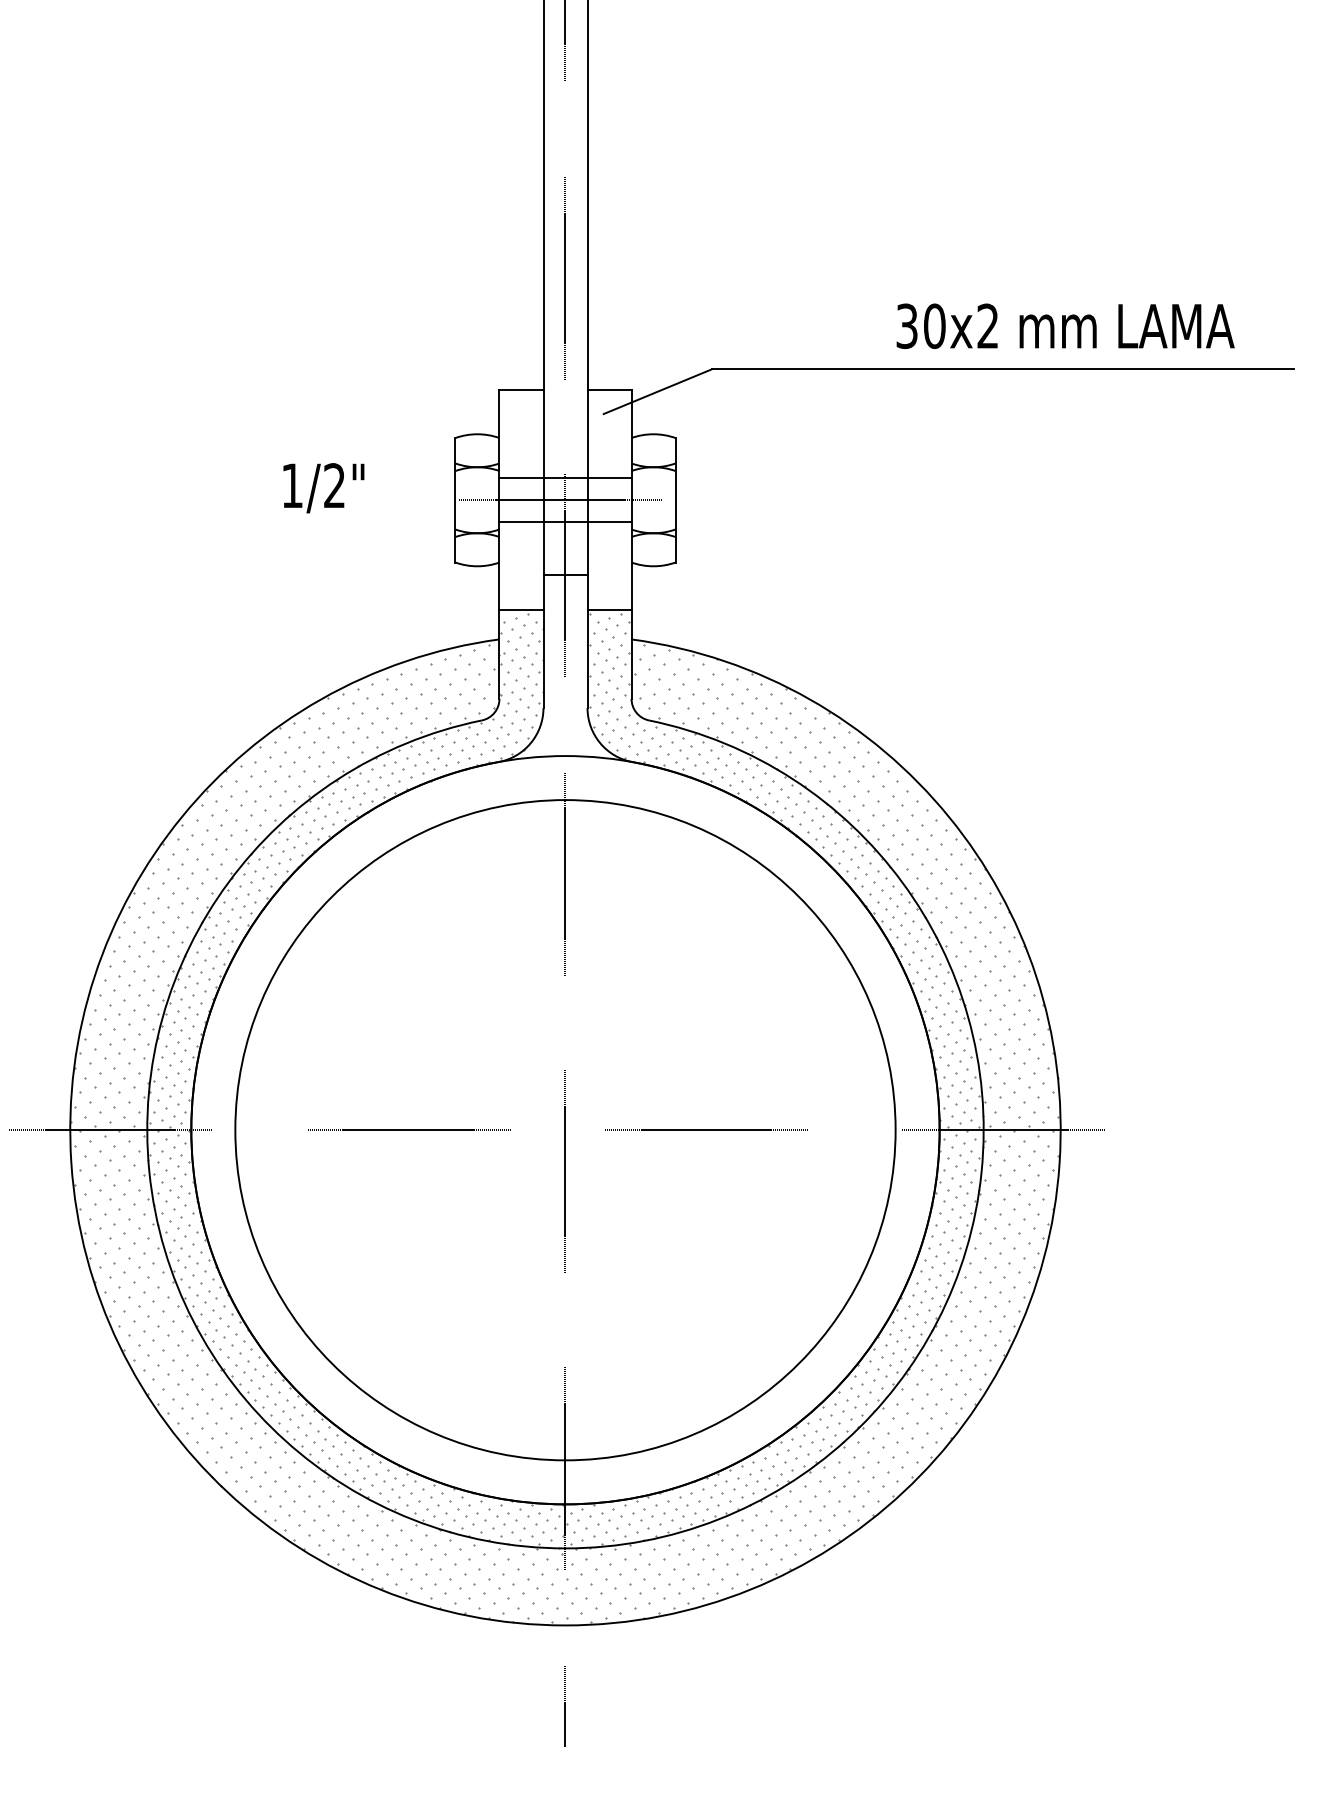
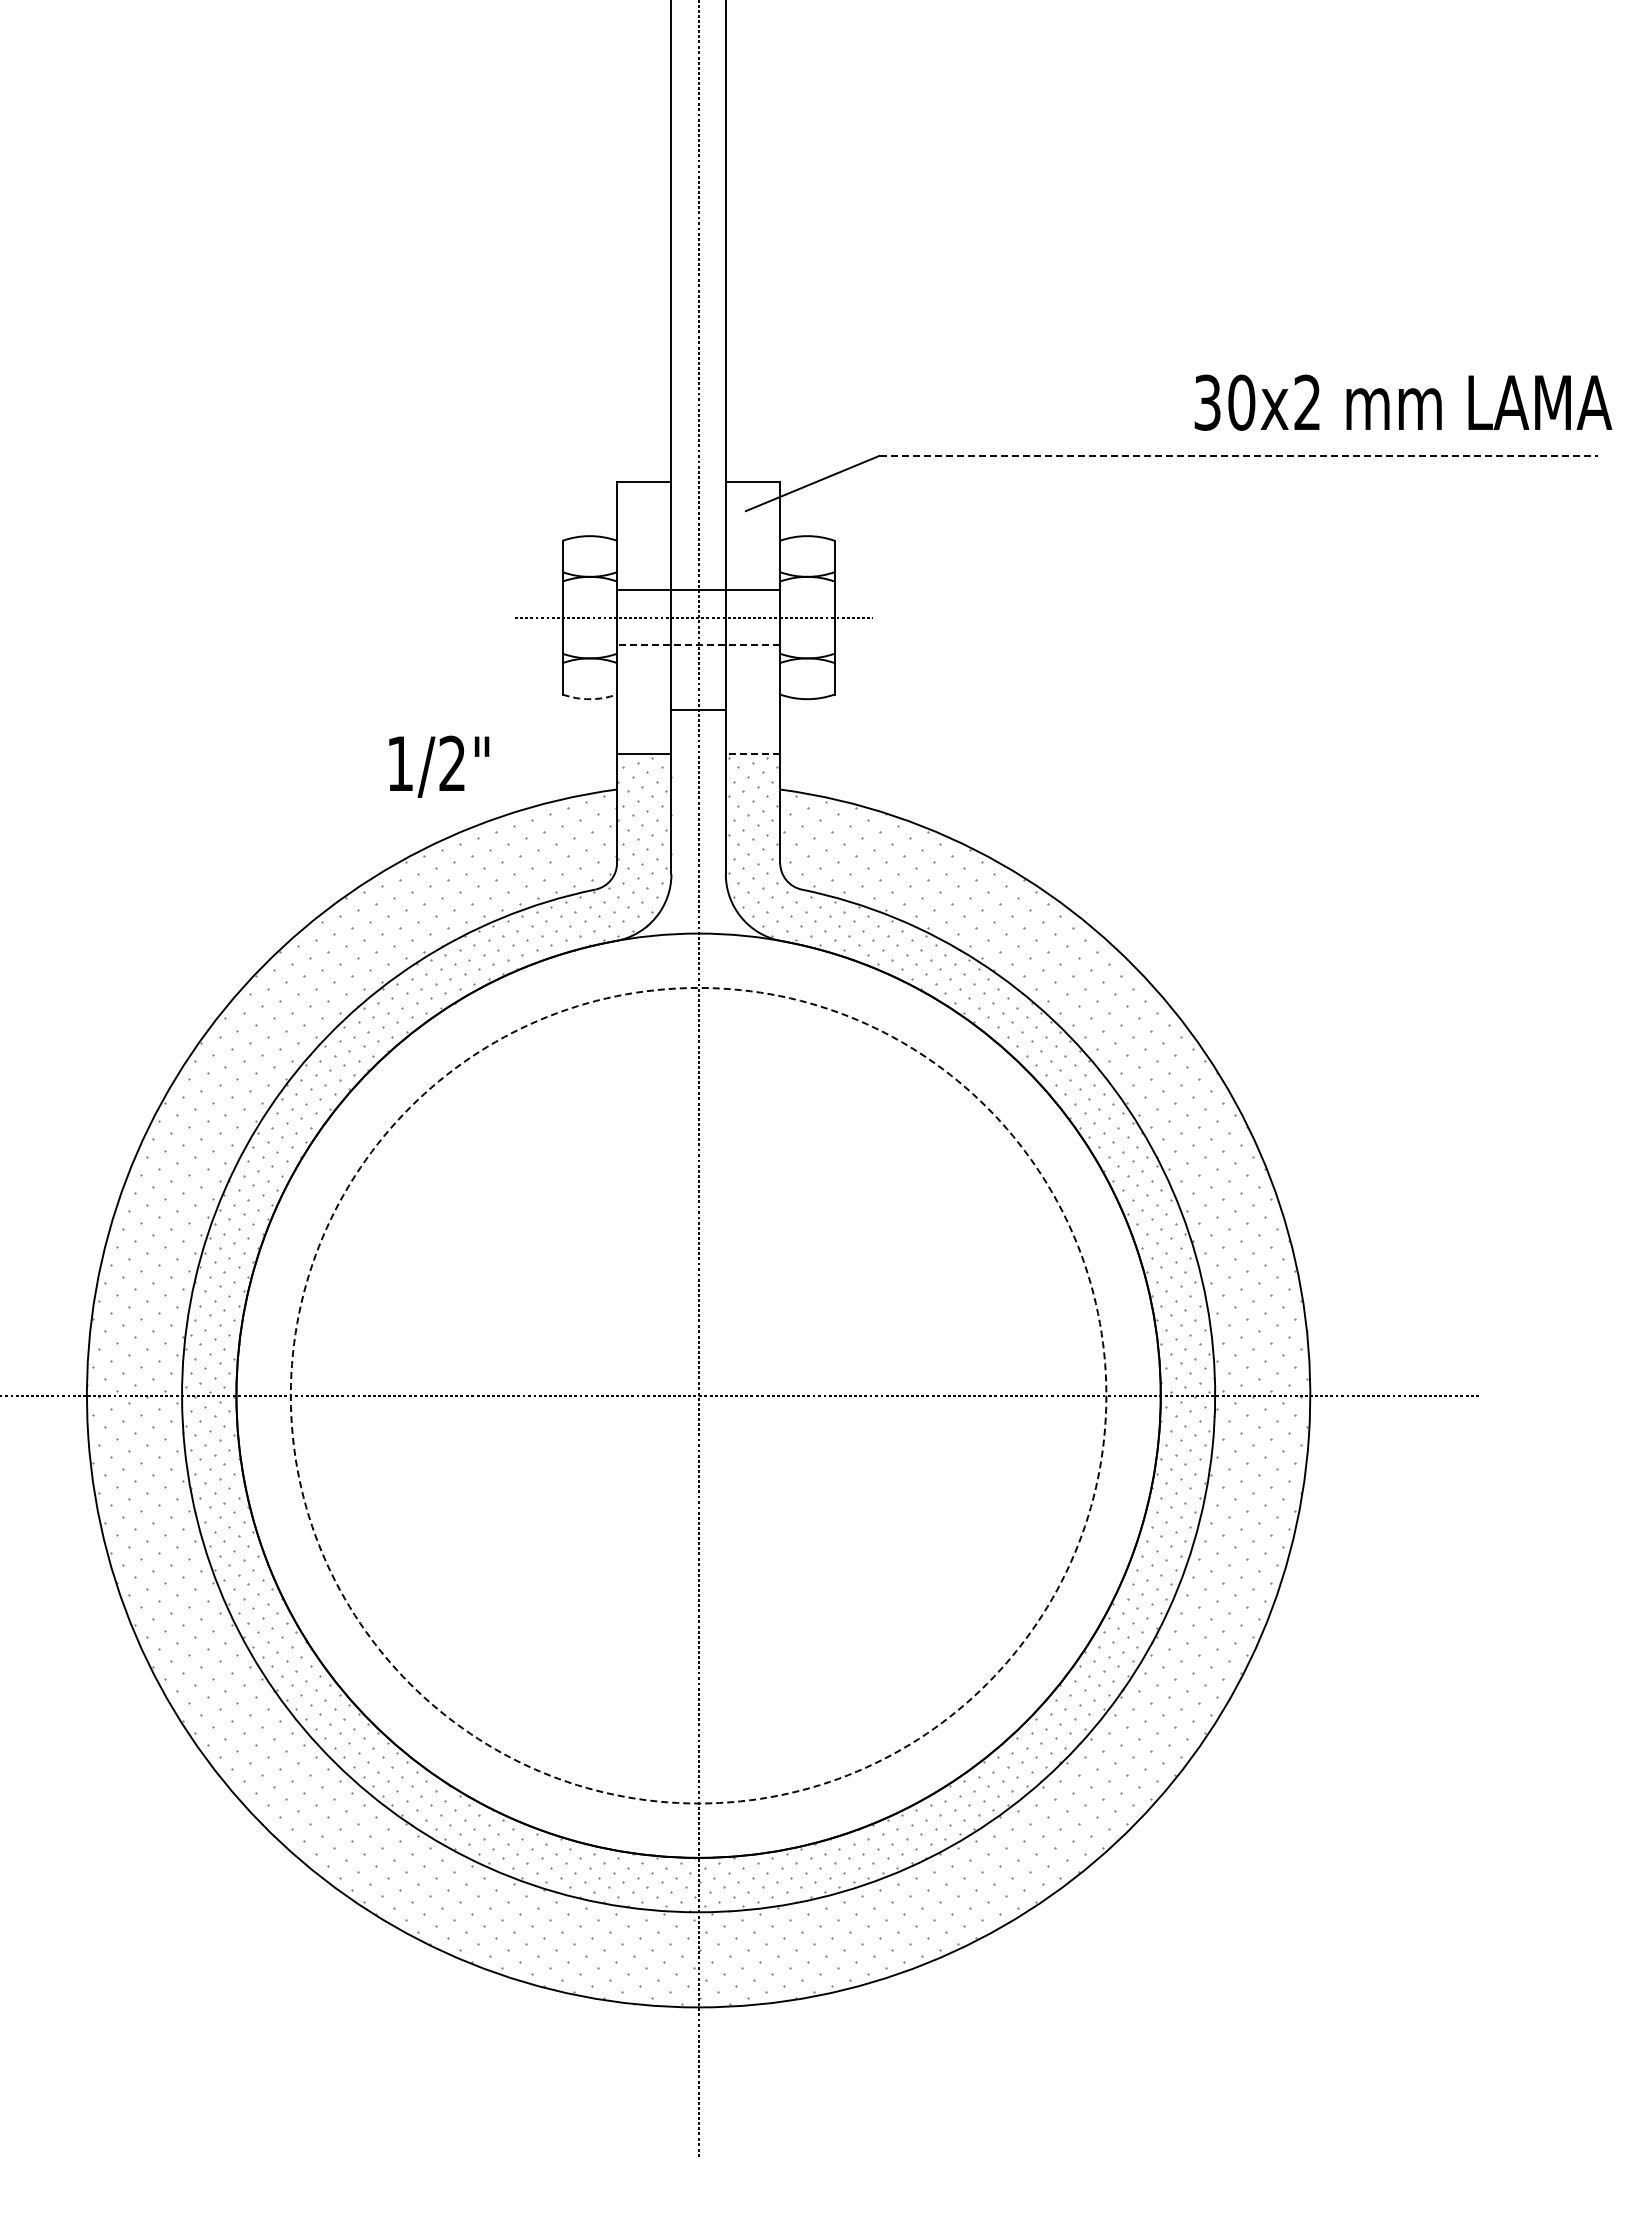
text: (1065, 326) -> (1403, 402), moved
line: (1003, 368) -> (1239, 455), solid -> dashed
text: (324, 488) -> (439, 766), moved
line: (565, 522) -> (698, 644), solid -> dashed
arc: (477, 566) -> (589, 699), solid -> dashed
line: (609, 610) -> (752, 753), solid -> dashed
circle: (565, 1130) -> (698, 1395), solid -> dashed

